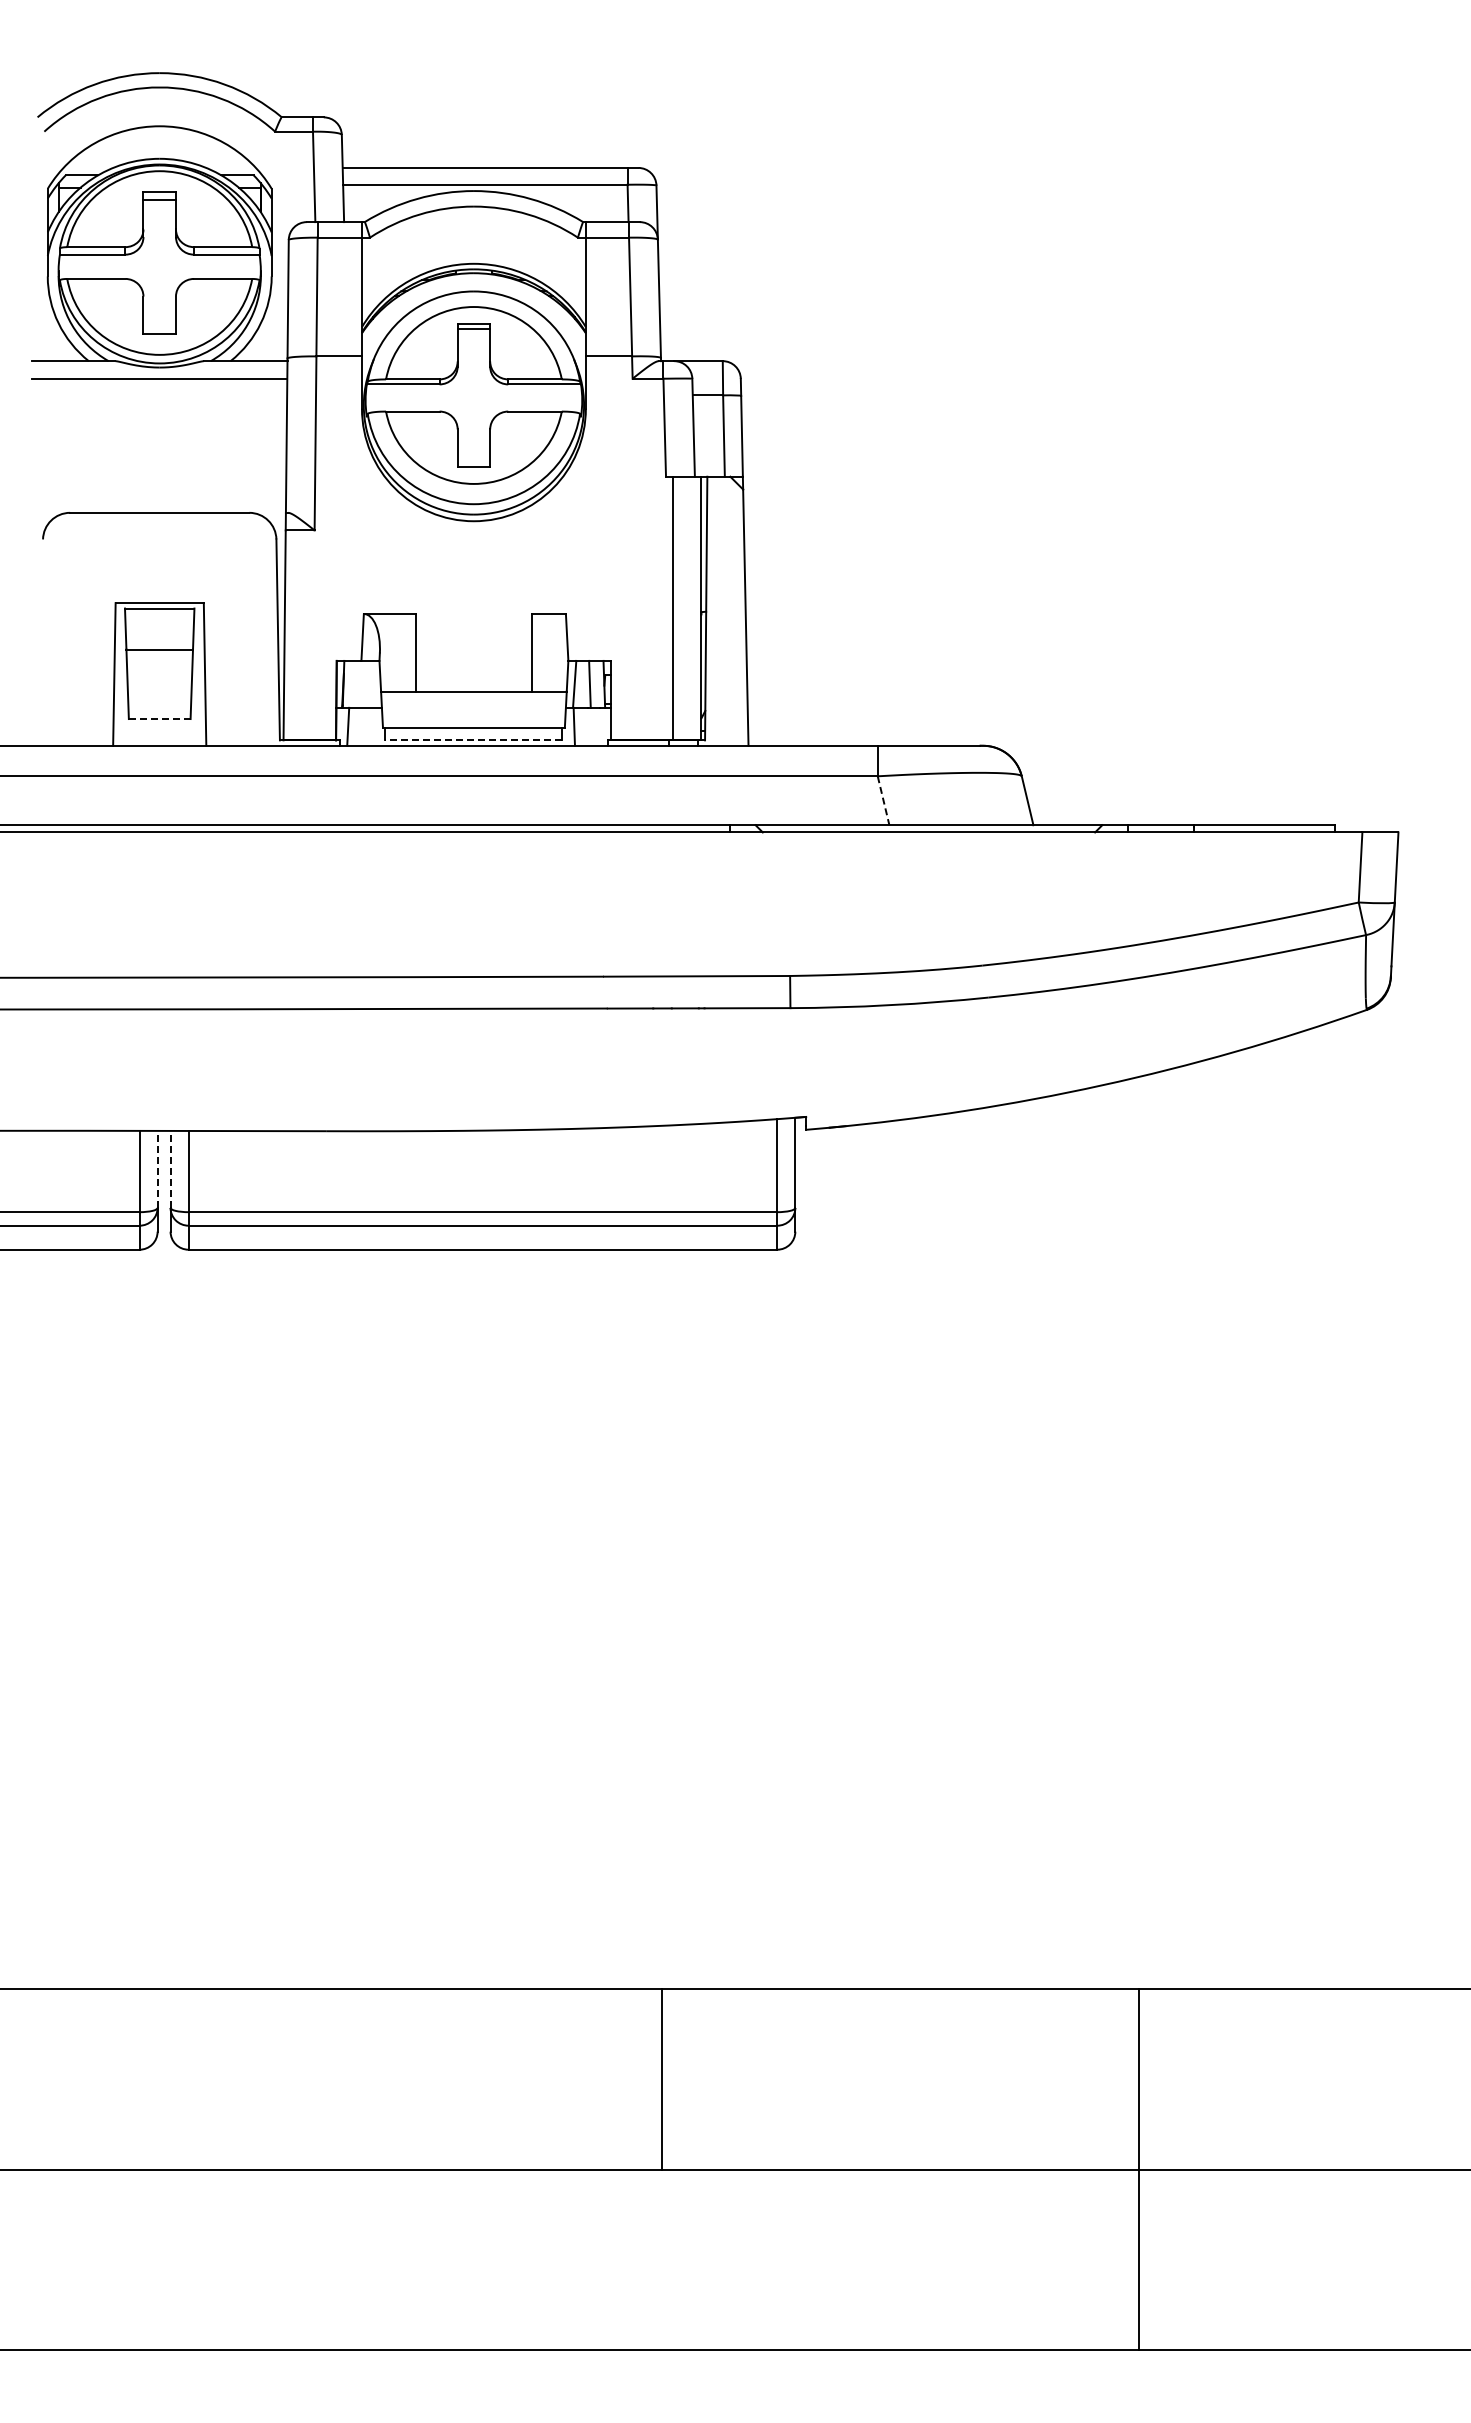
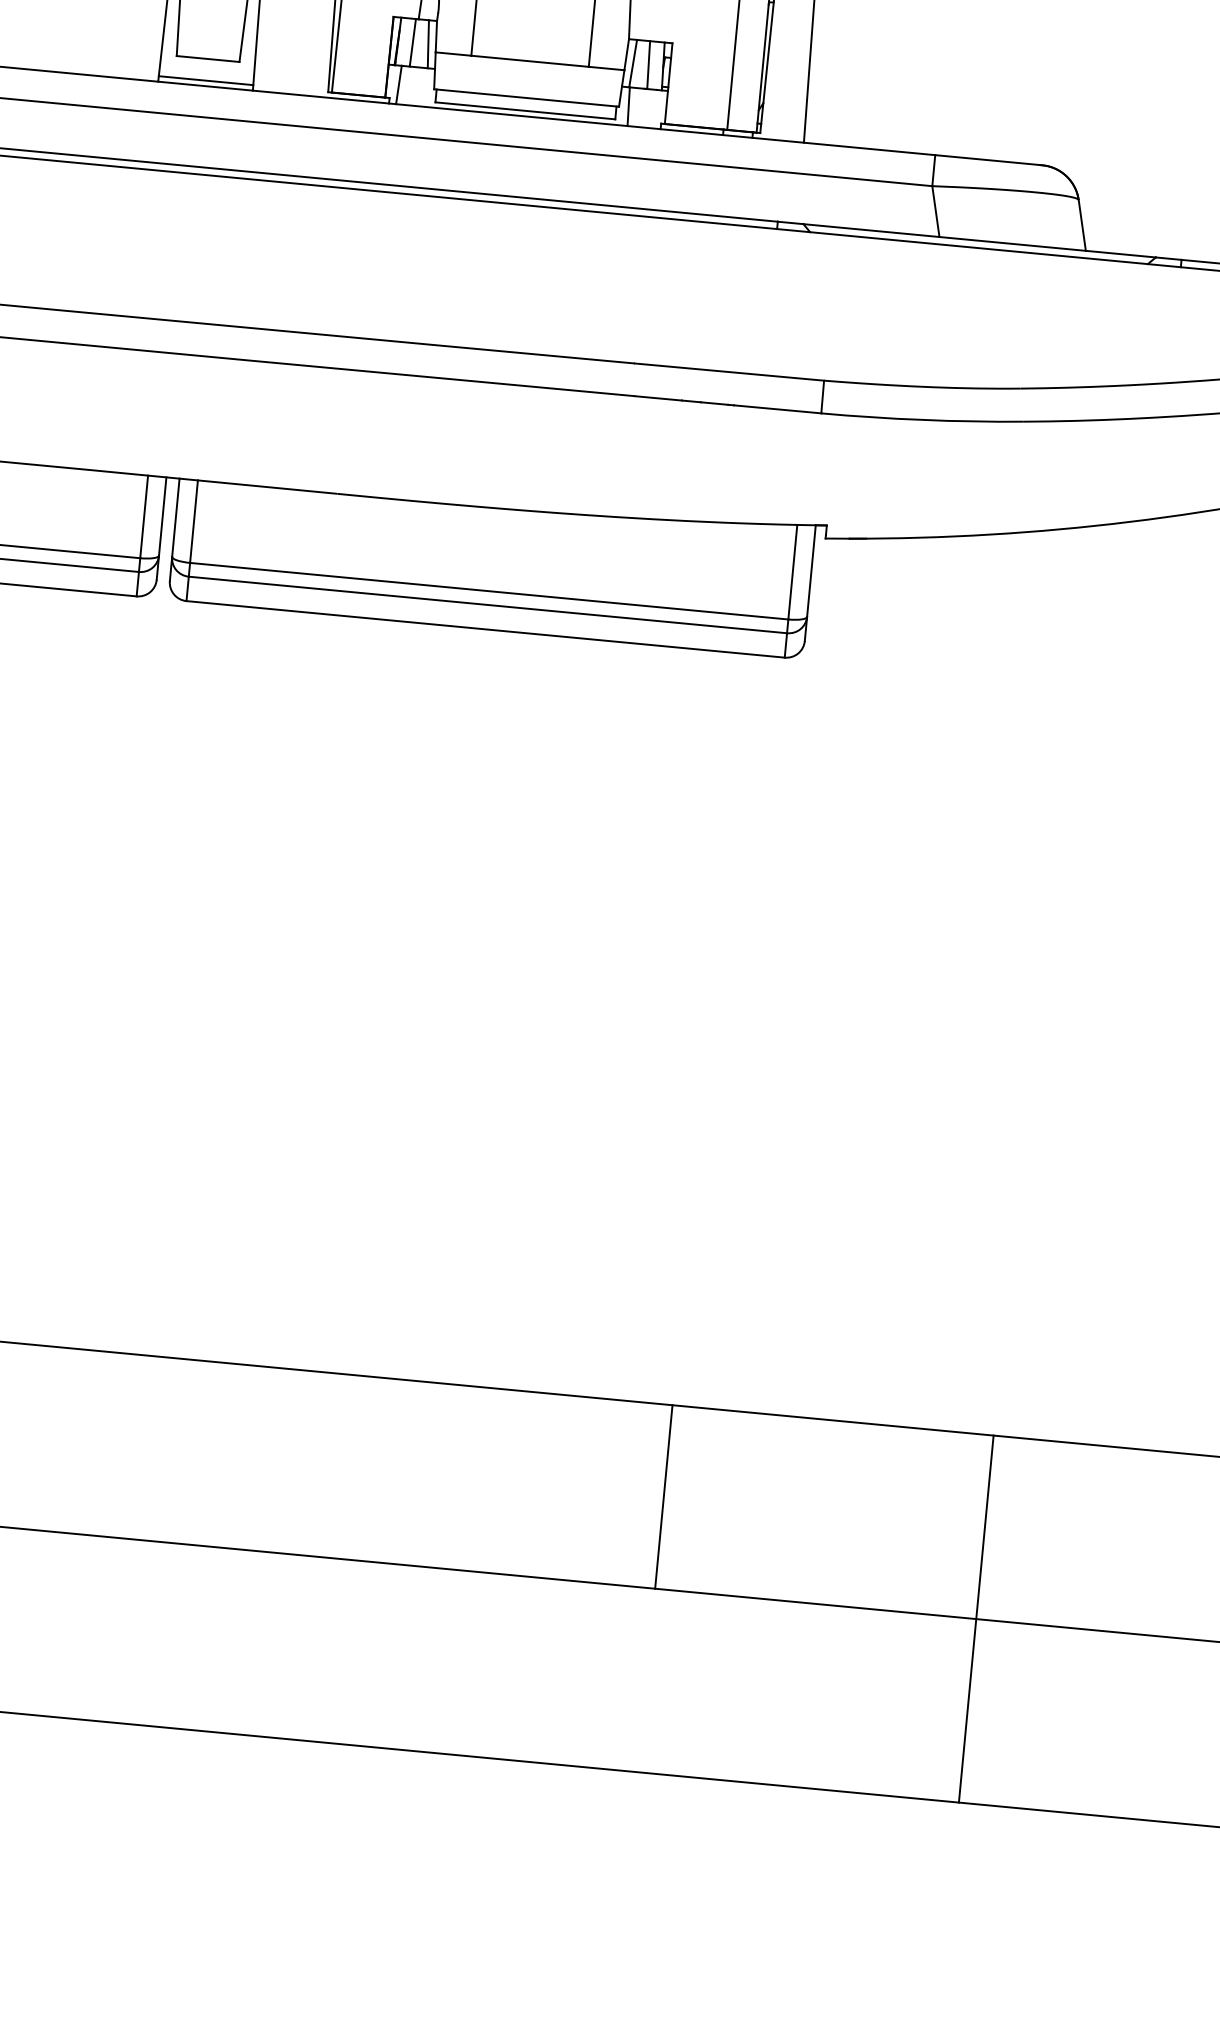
line: (357, 683) -> (412, 41), added
line: (372, 683) -> (427, 43), added
line: (159, 719) -> (207, 59), dashed -> solid
line: (159, 740) -> (205, 80), added
line: (473, 740) -> (524, 110), dashed -> solid
line: (883, 801) -> (935, 212), dashed -> solid
line: (157, 1169) -> (162, 516), dashed -> solid
line: (170, 1169) -> (175, 517), dashed -> solid
line: (661, 2079) -> (663, 1496), moved
line: (1138, 2169) -> (976, 1618), moved

